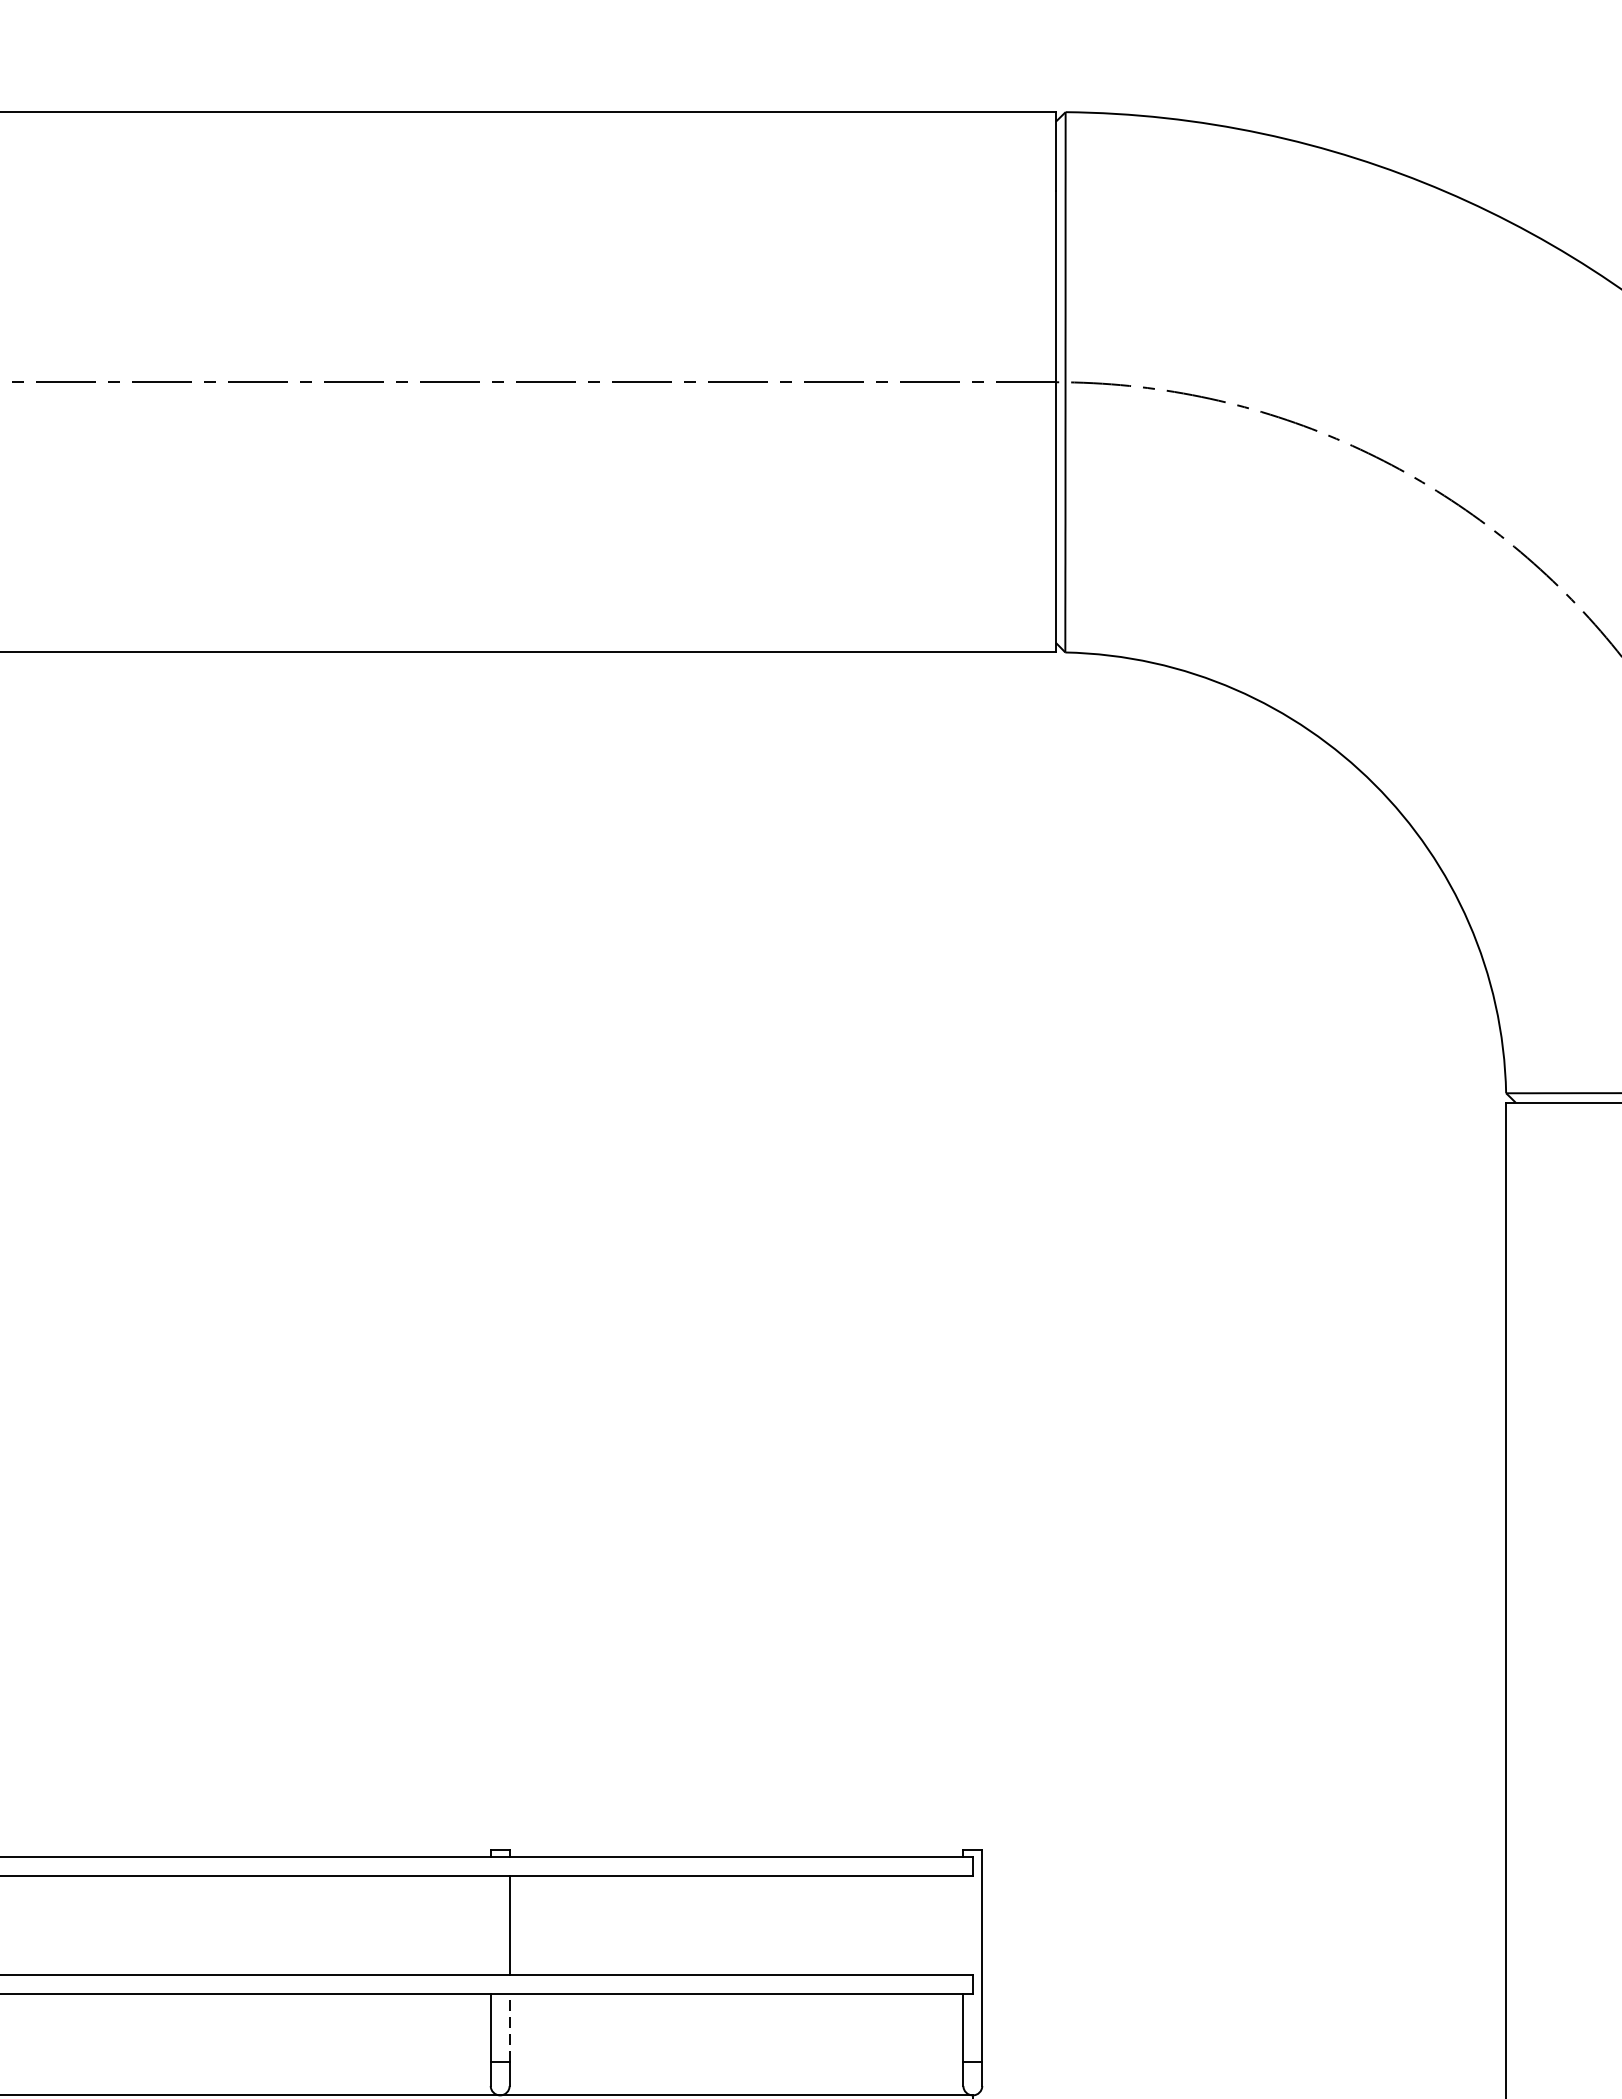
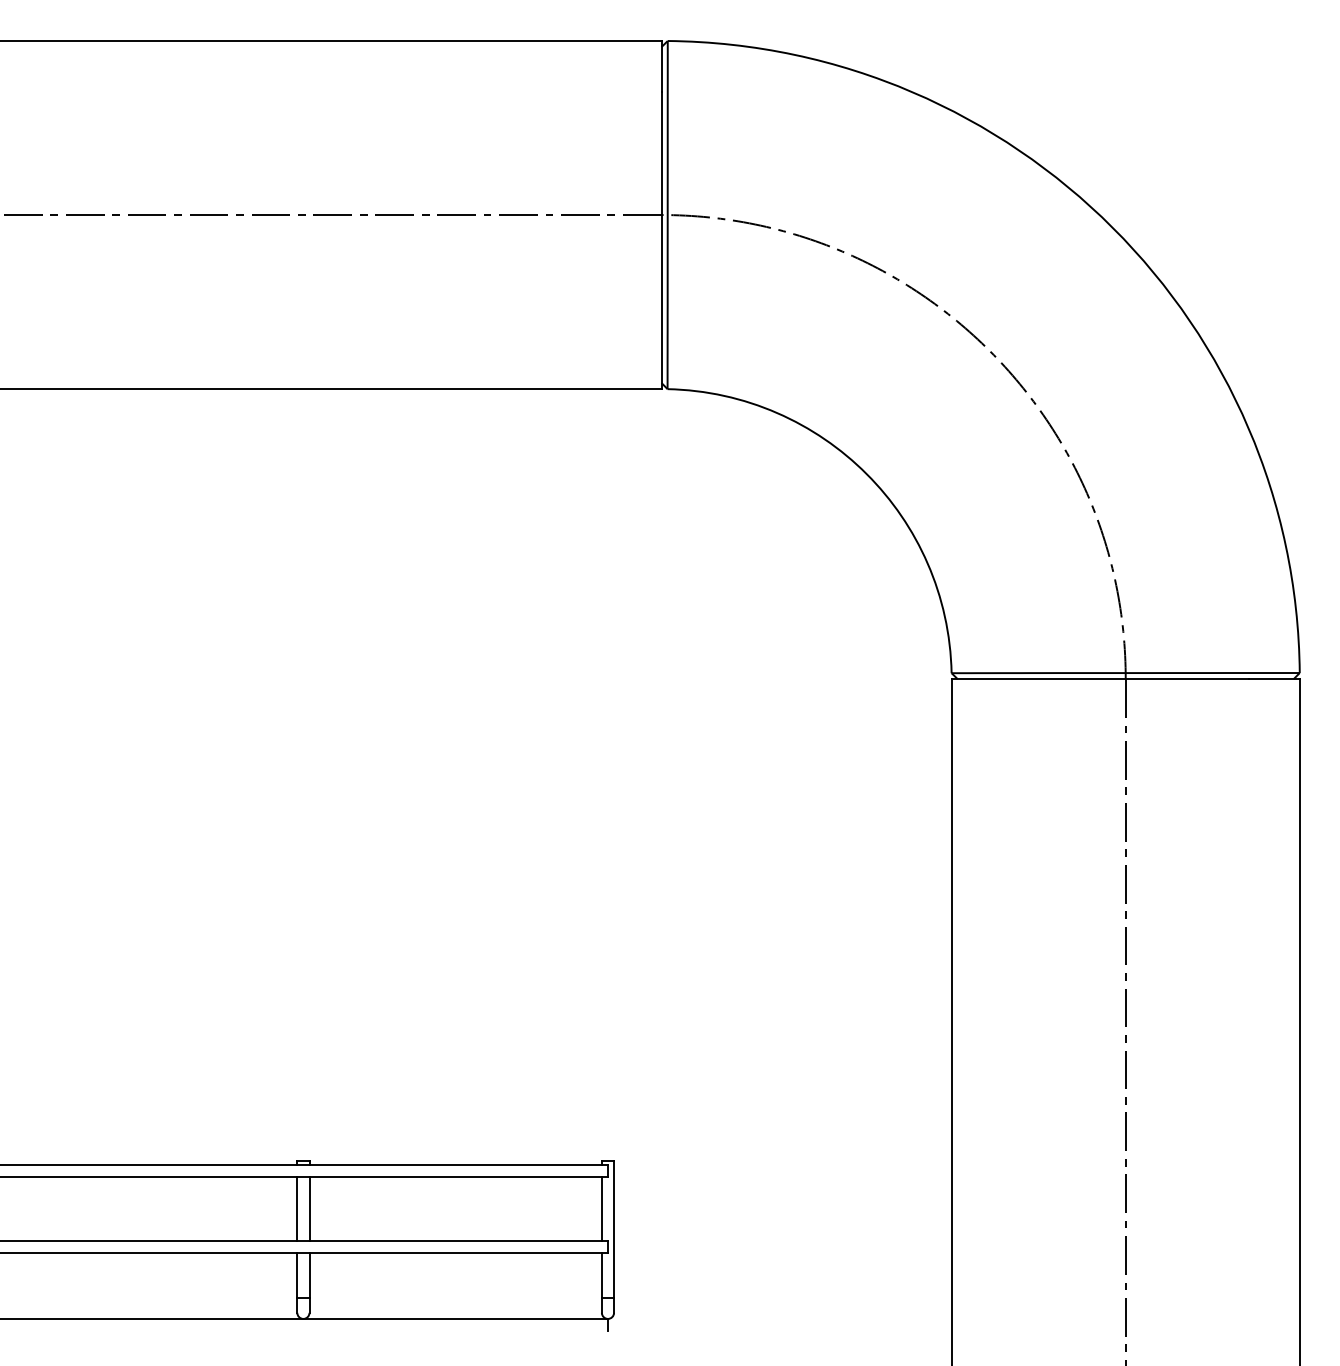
line: (491, 1925) -> (297, 1209), added
line: (962, 1925) -> (601, 1209), added
line: (509, 2027) -> (309, 1275), dashed -> solid

